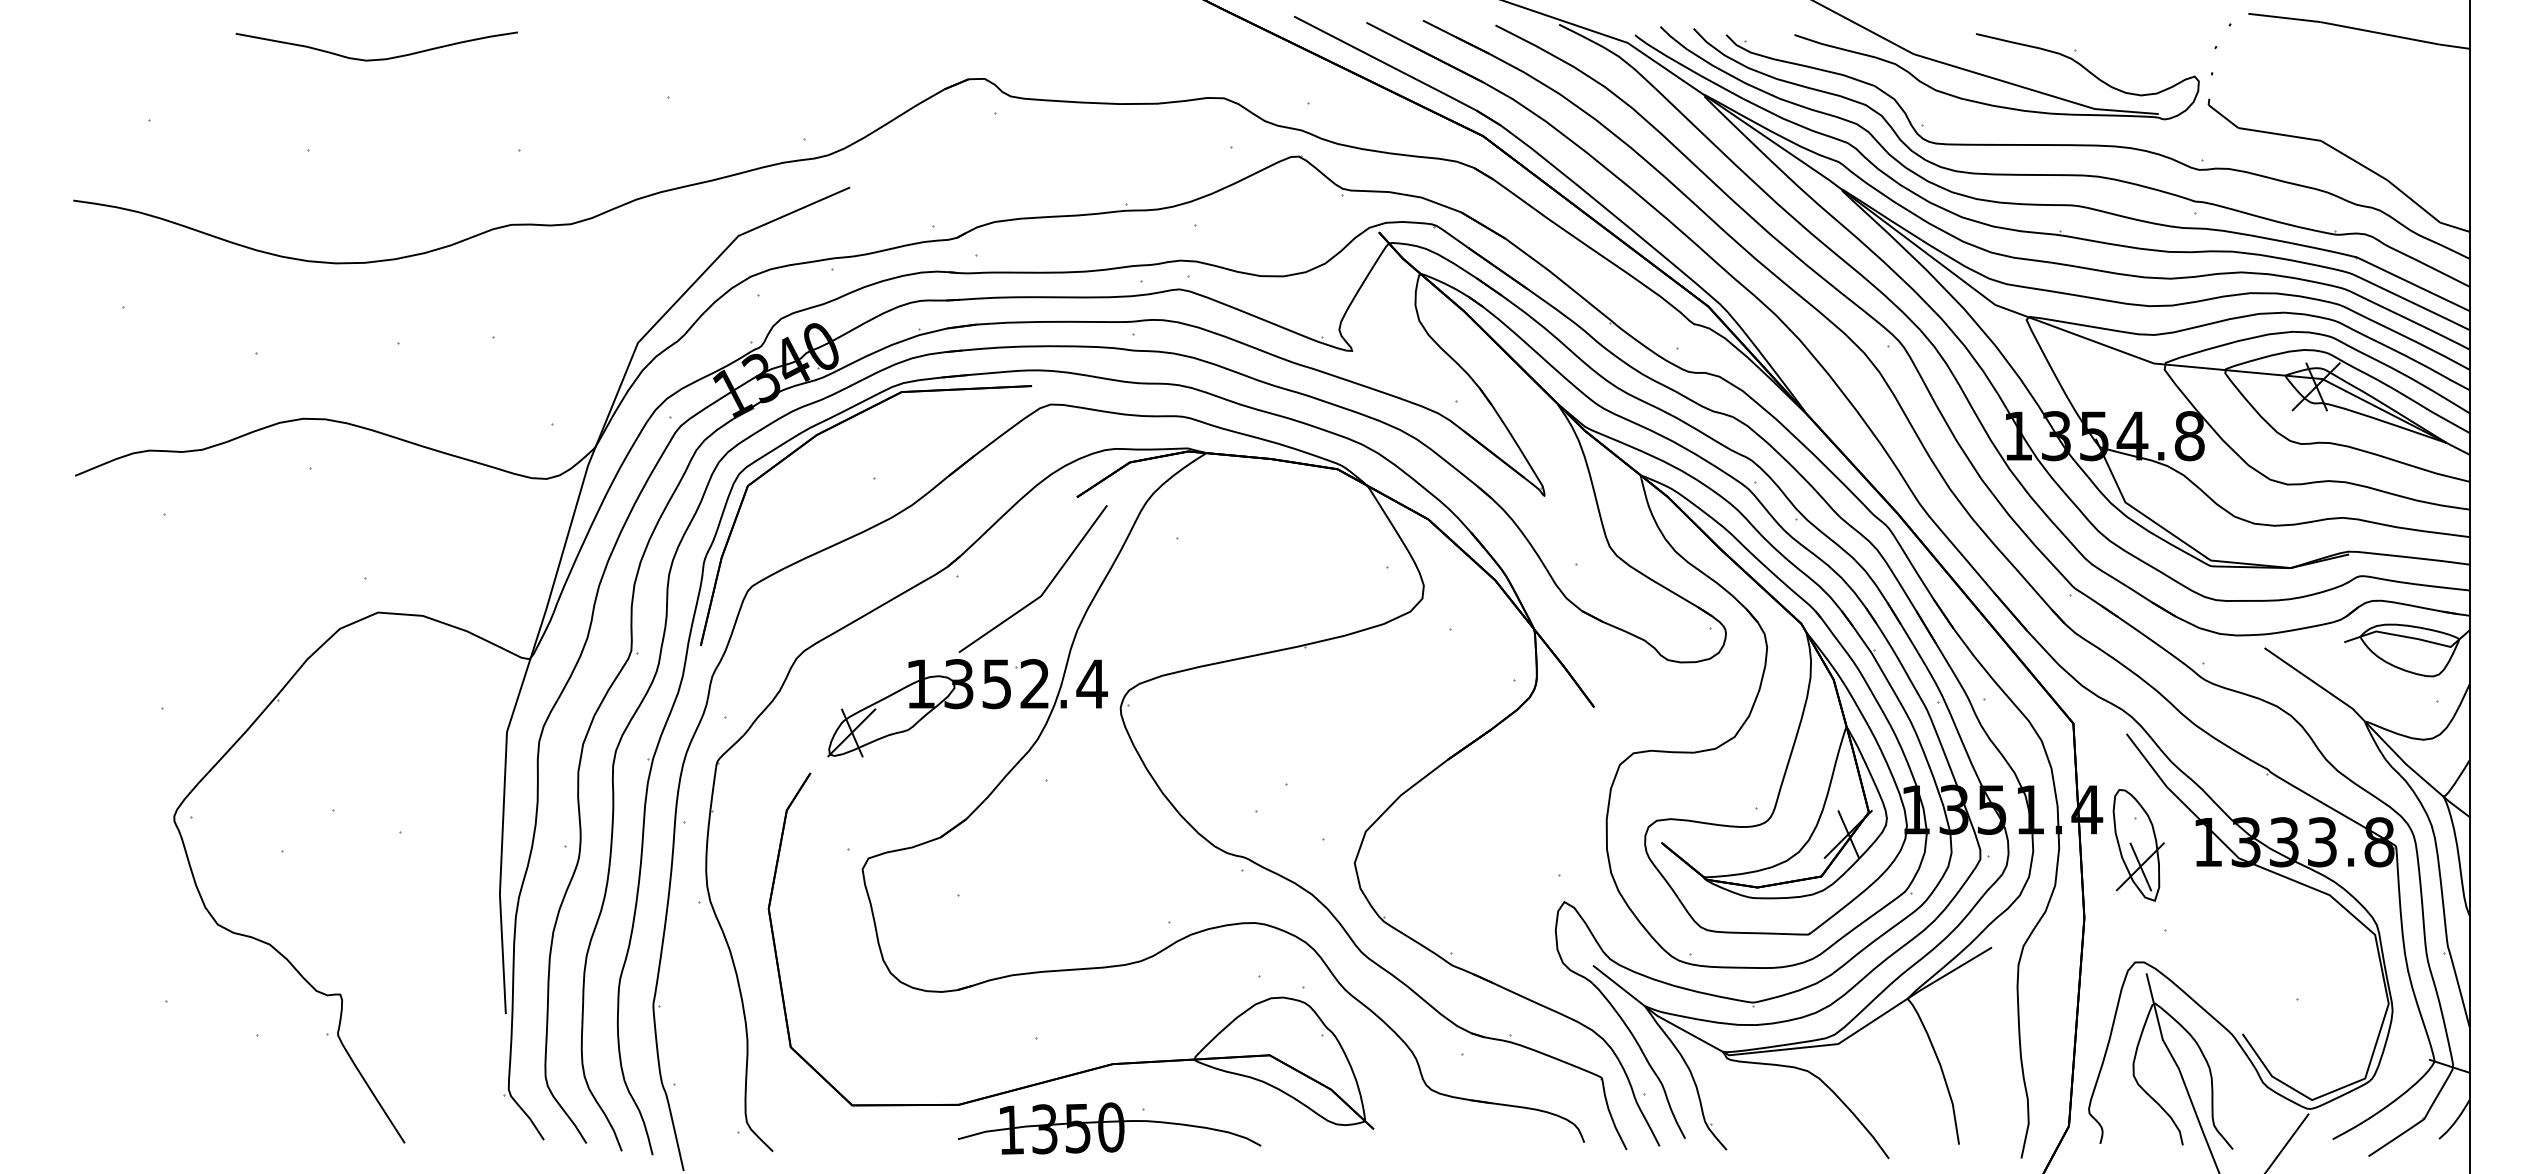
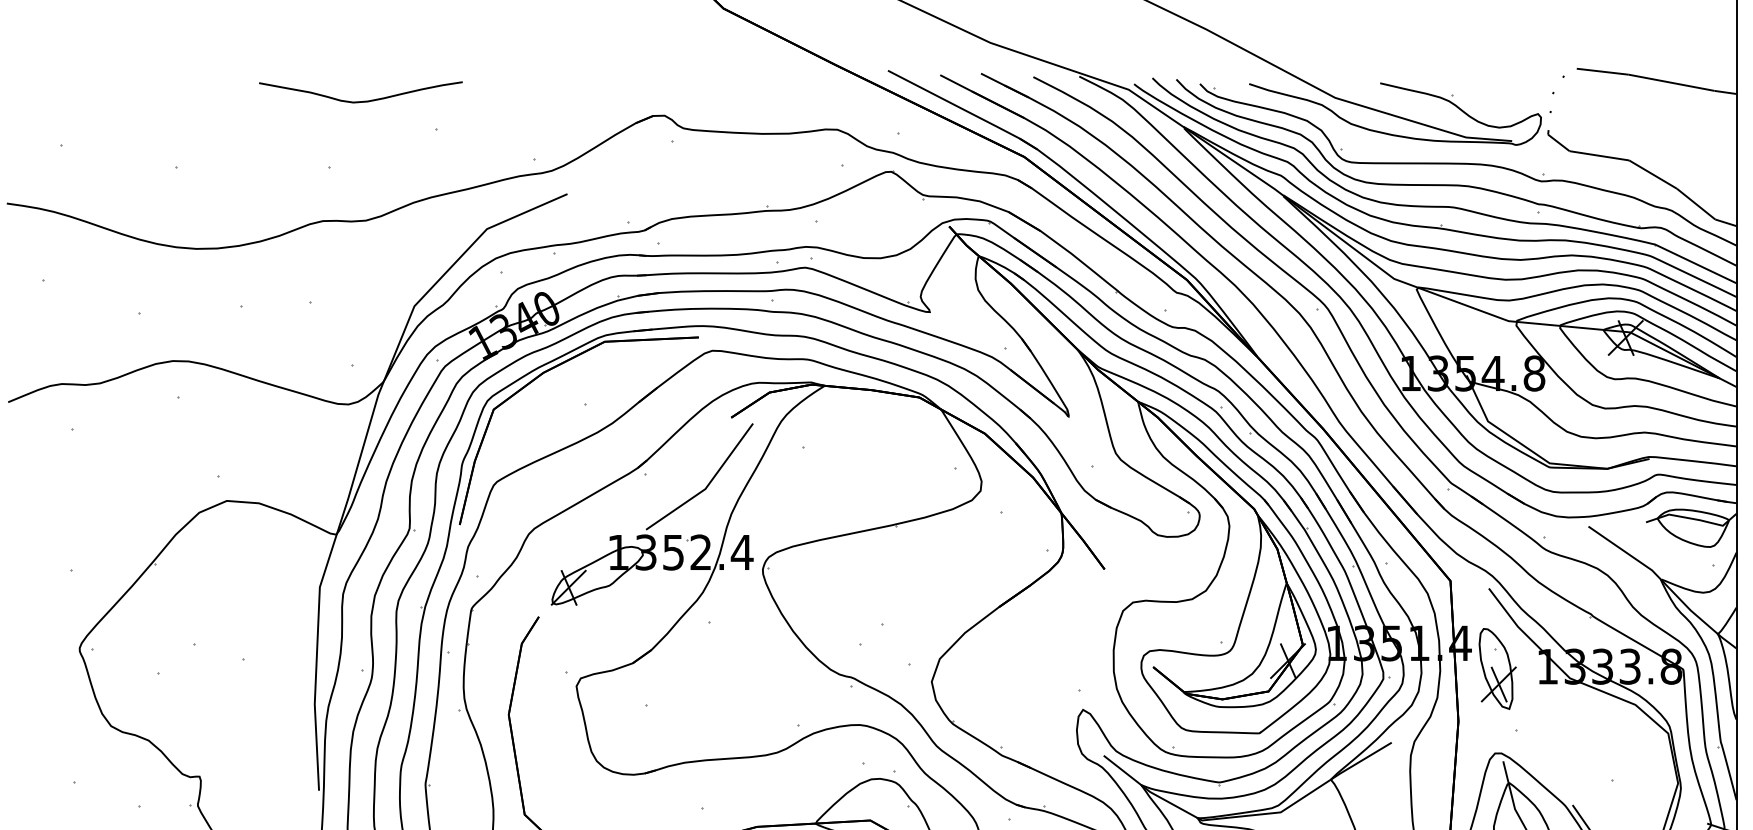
curve: (378, 58) -> (362, 101), moved

